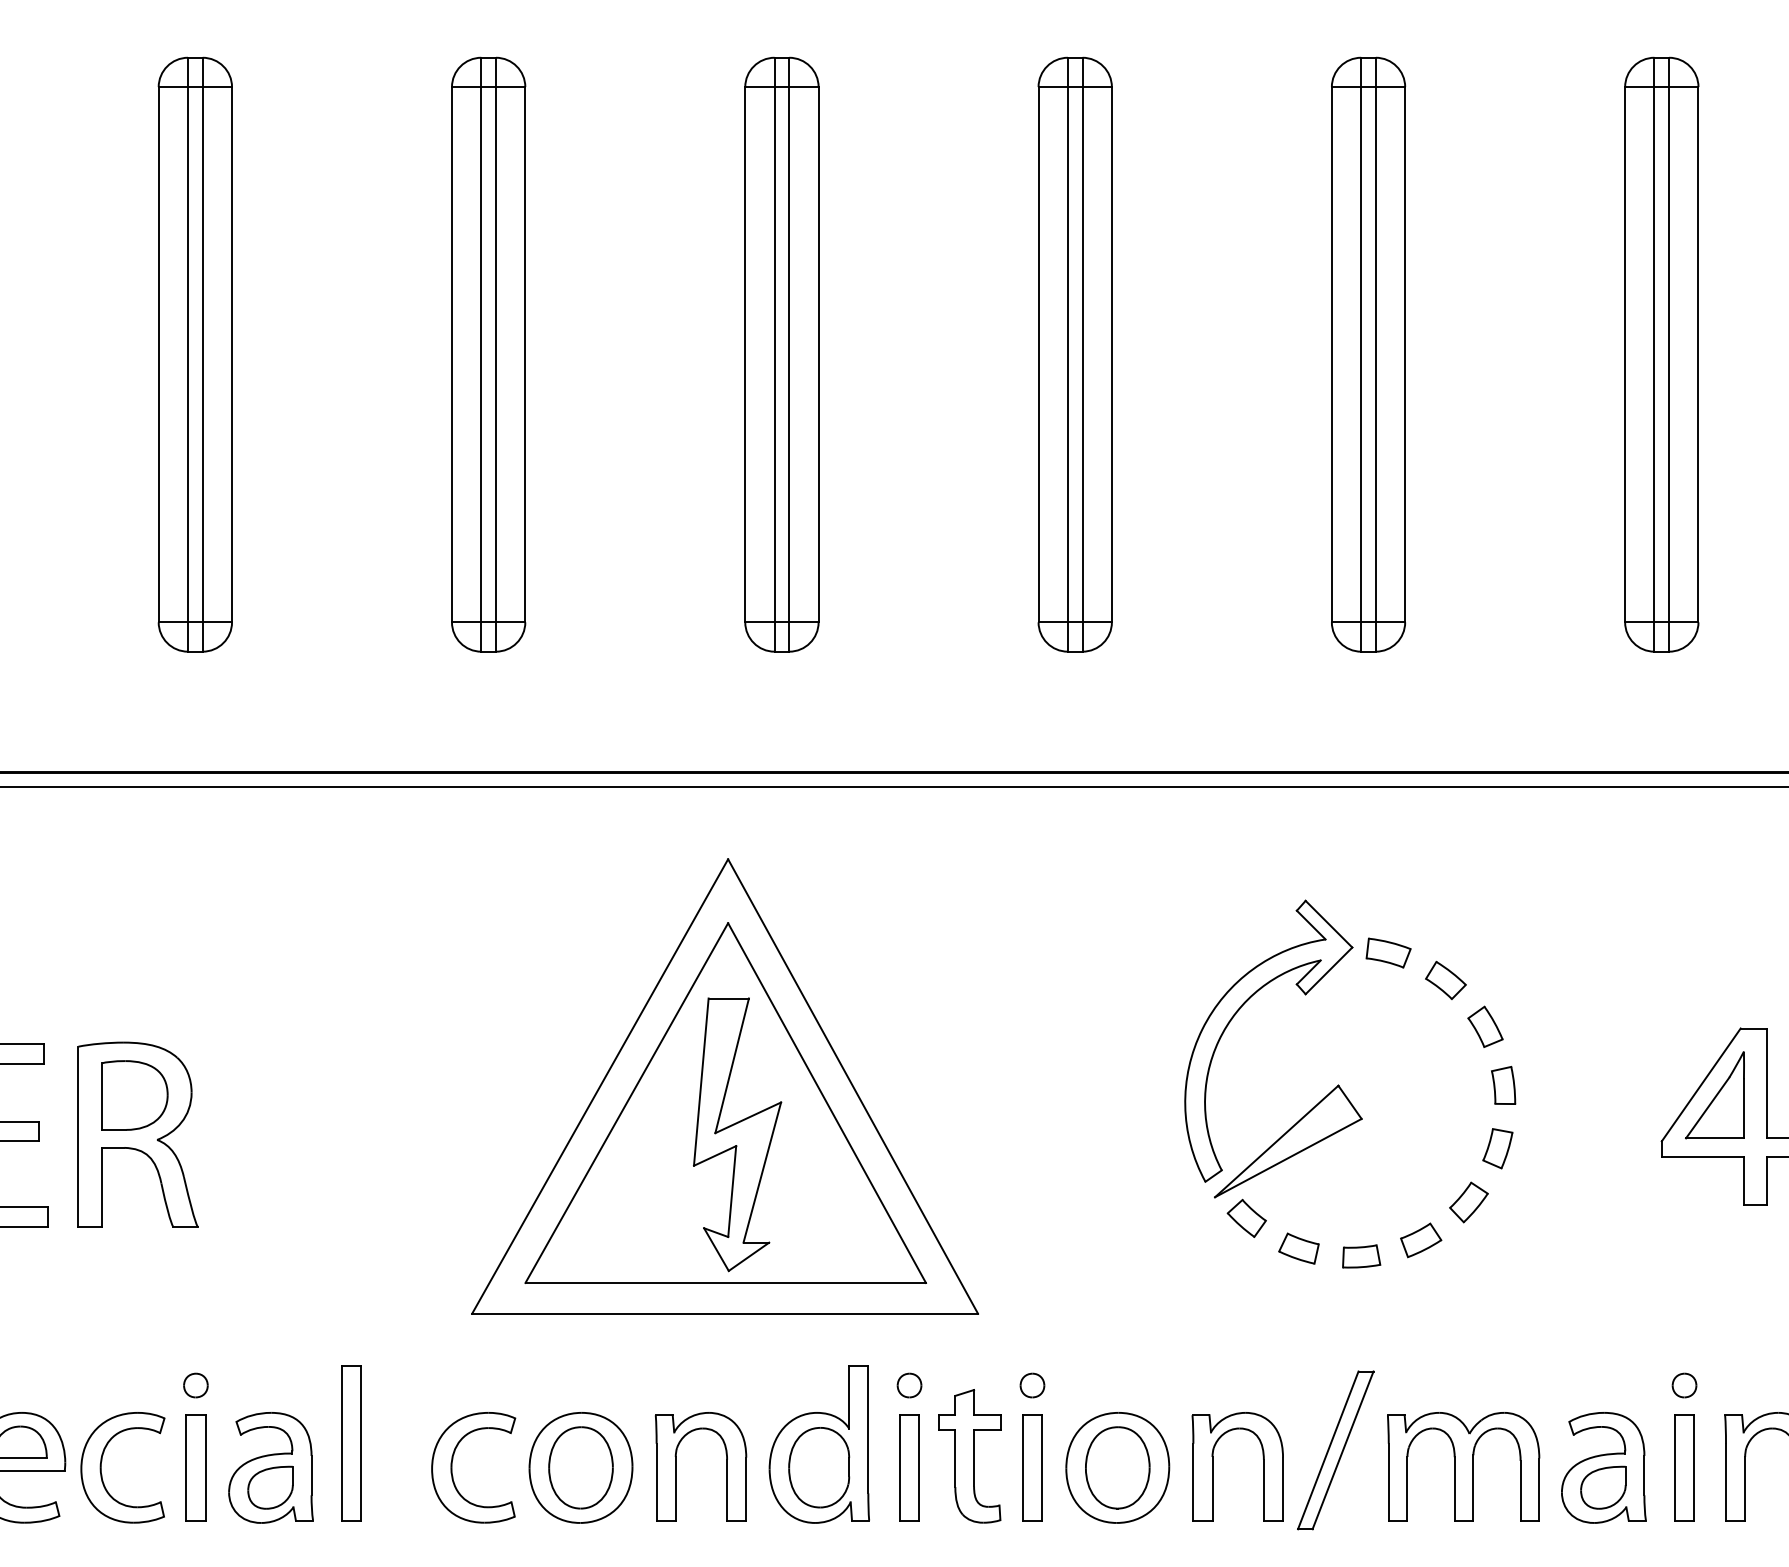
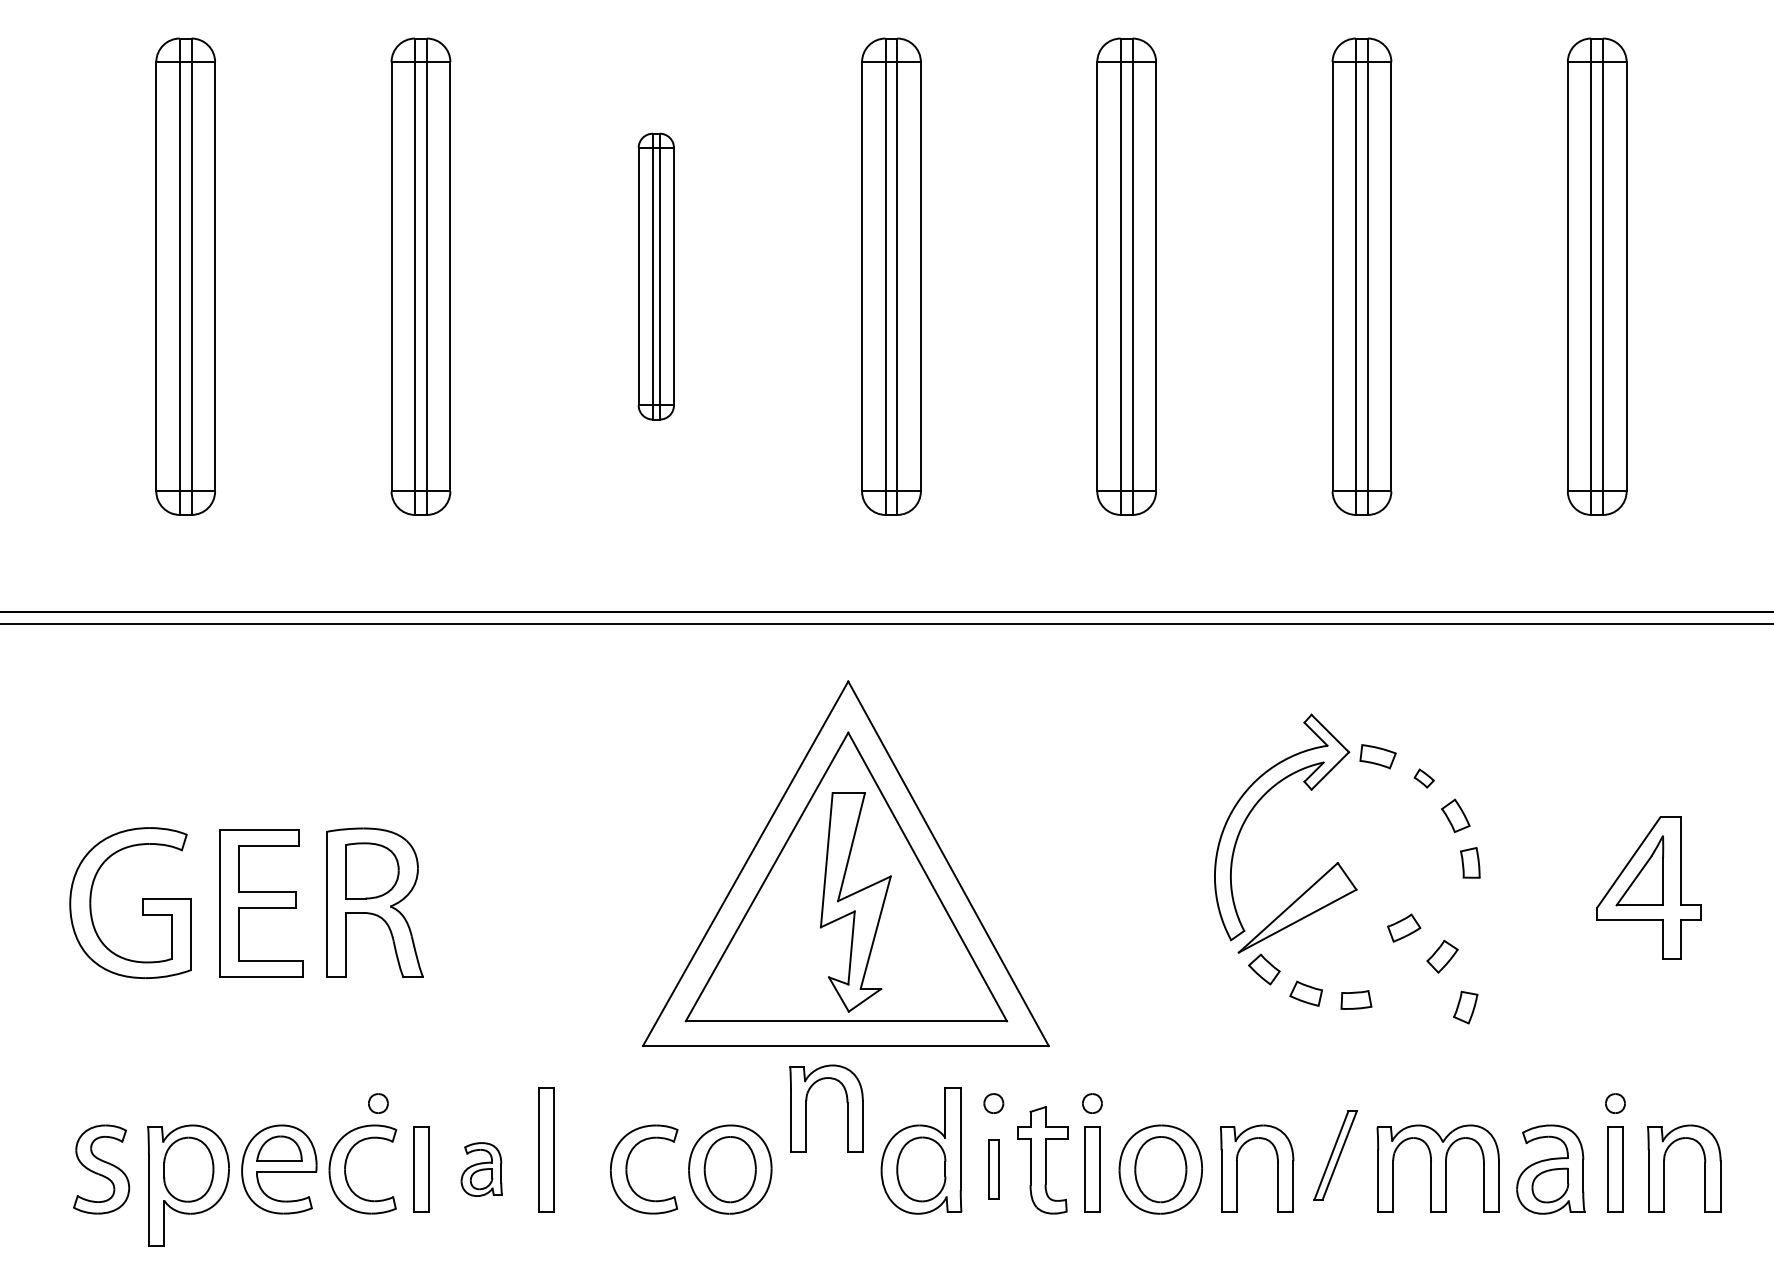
part: (488, 354) -> (656, 276), size x0.6
part: (1446, 980) -> (1424, 778), size x0.6
part: (1497, 1148) -> (1465, 1007), moved
part: (1421, 1239) -> (1404, 927), moved
part: (196, 1385) -> (378, 1103), moved
part: (1335, 1450) -> (1335, 1155), size x0.7
part: (676, 1466) -> (806, 1108), moved
part: (270, 1467) -> (481, 1169), size x0.6
part: (909, 1467) -> (993, 1169), size x0.7

